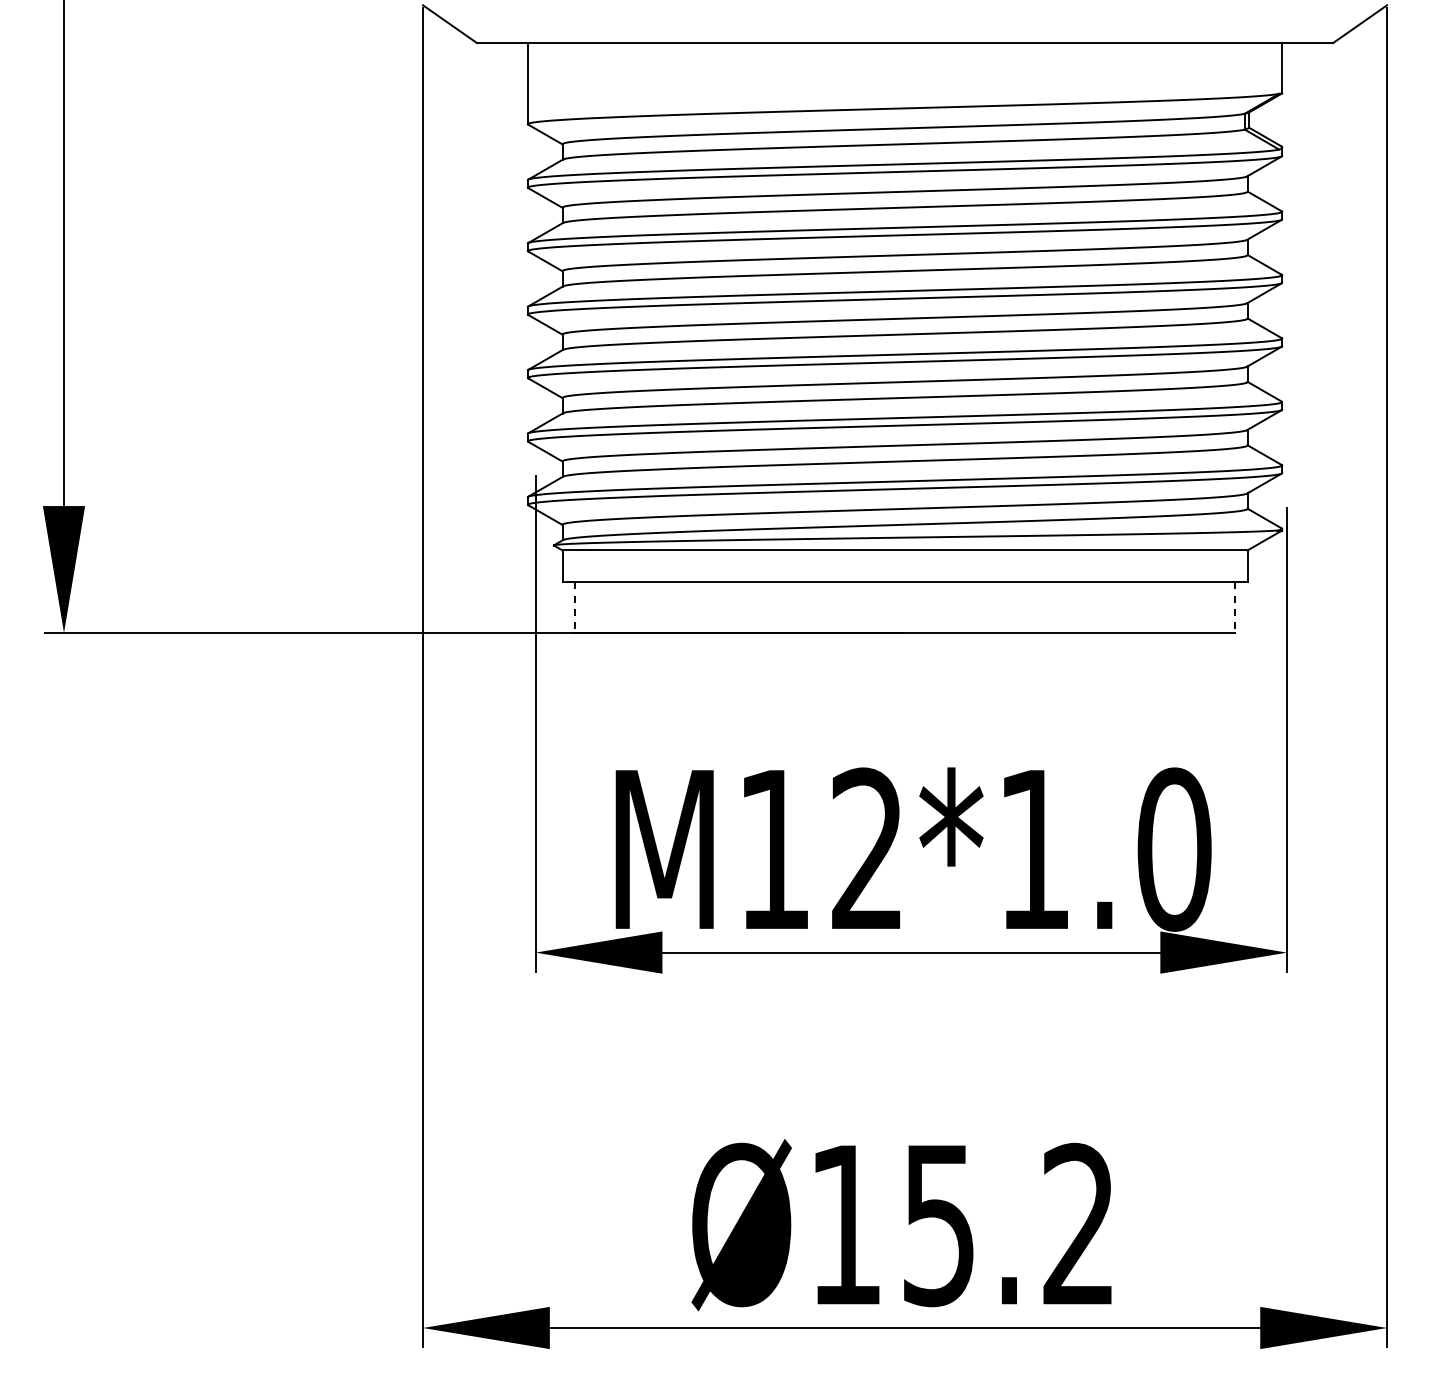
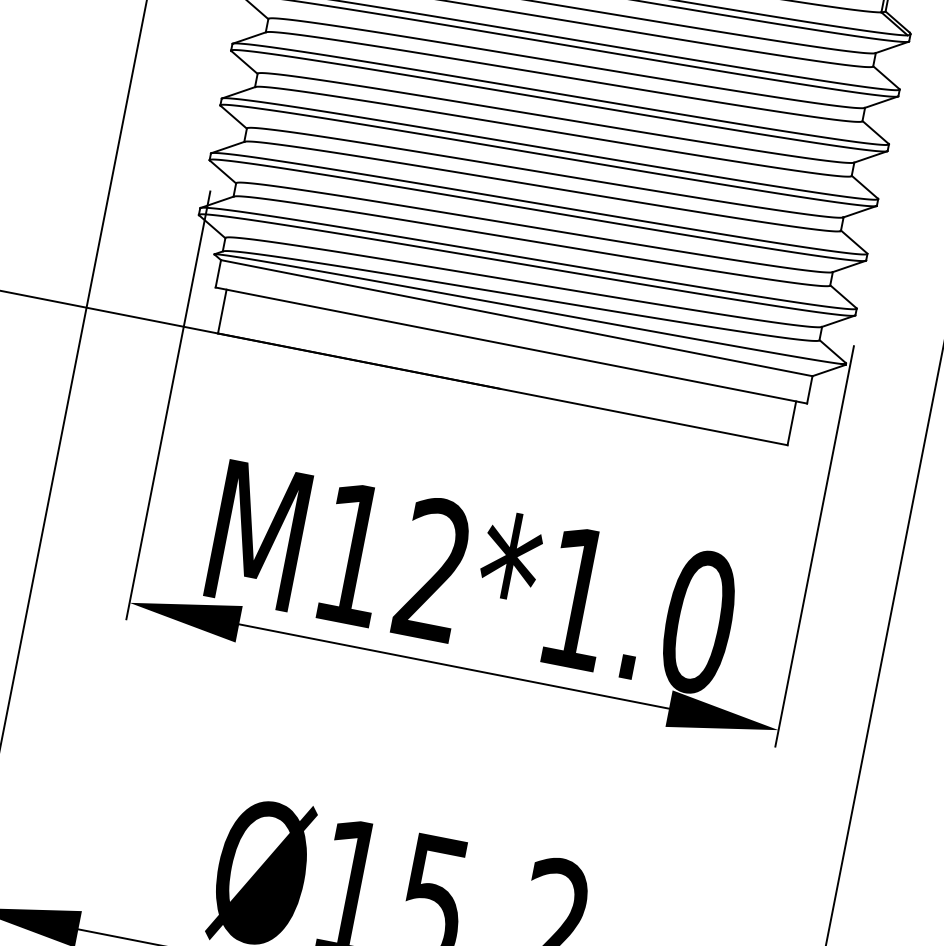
line: (575, 608) -> (222, 312), dashed -> solid
line: (1234, 608) -> (791, 424), dashed -> solid

